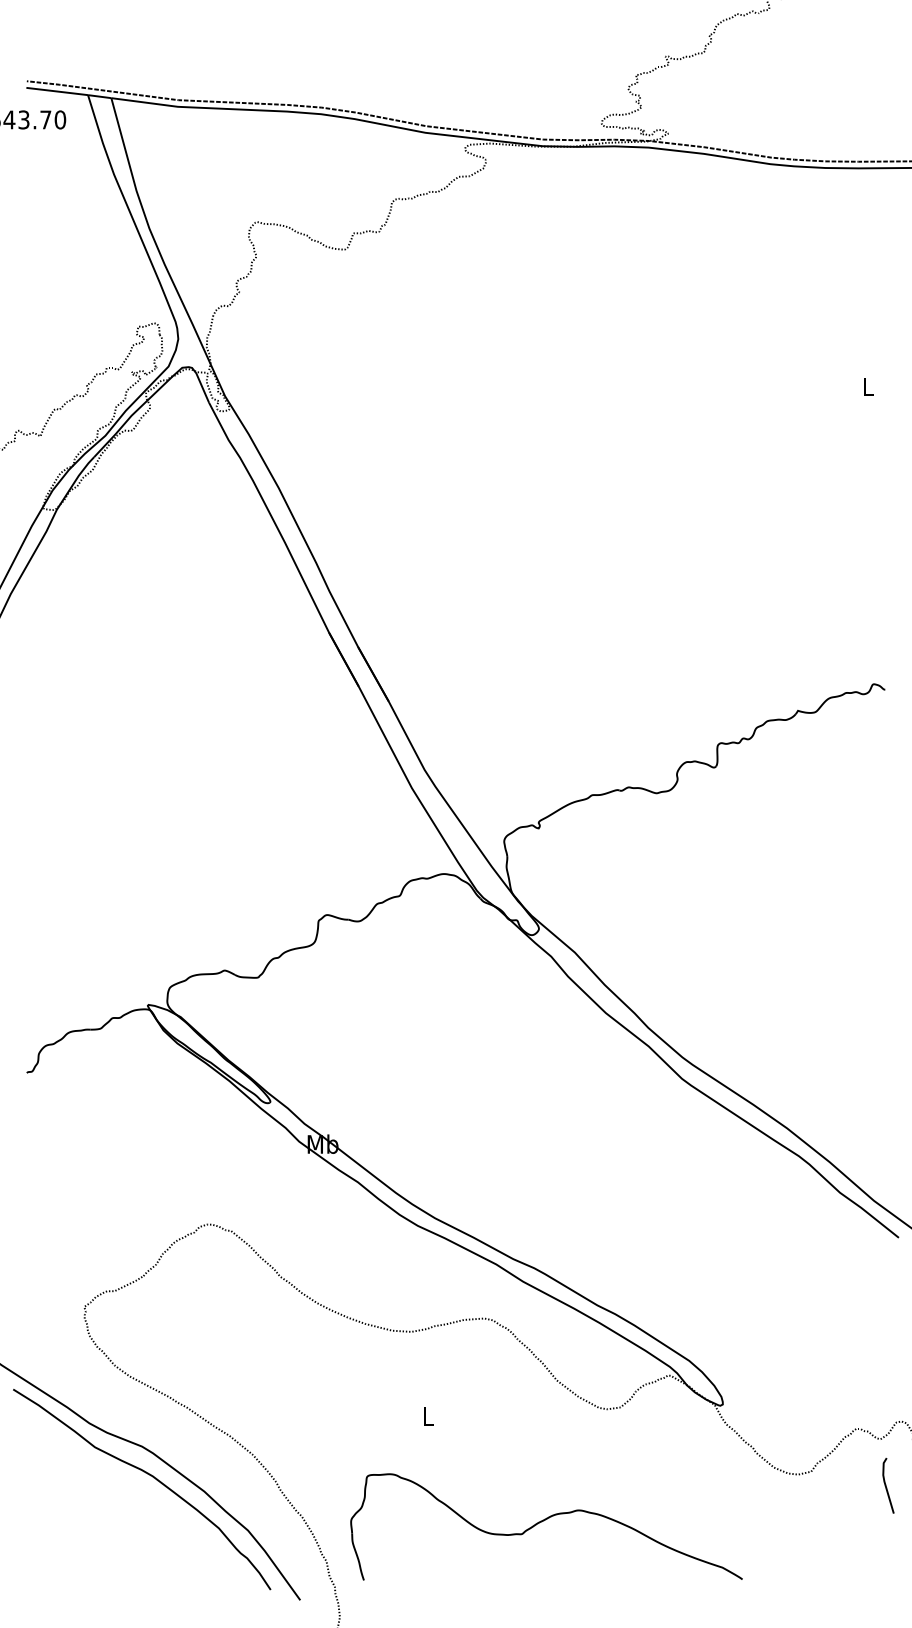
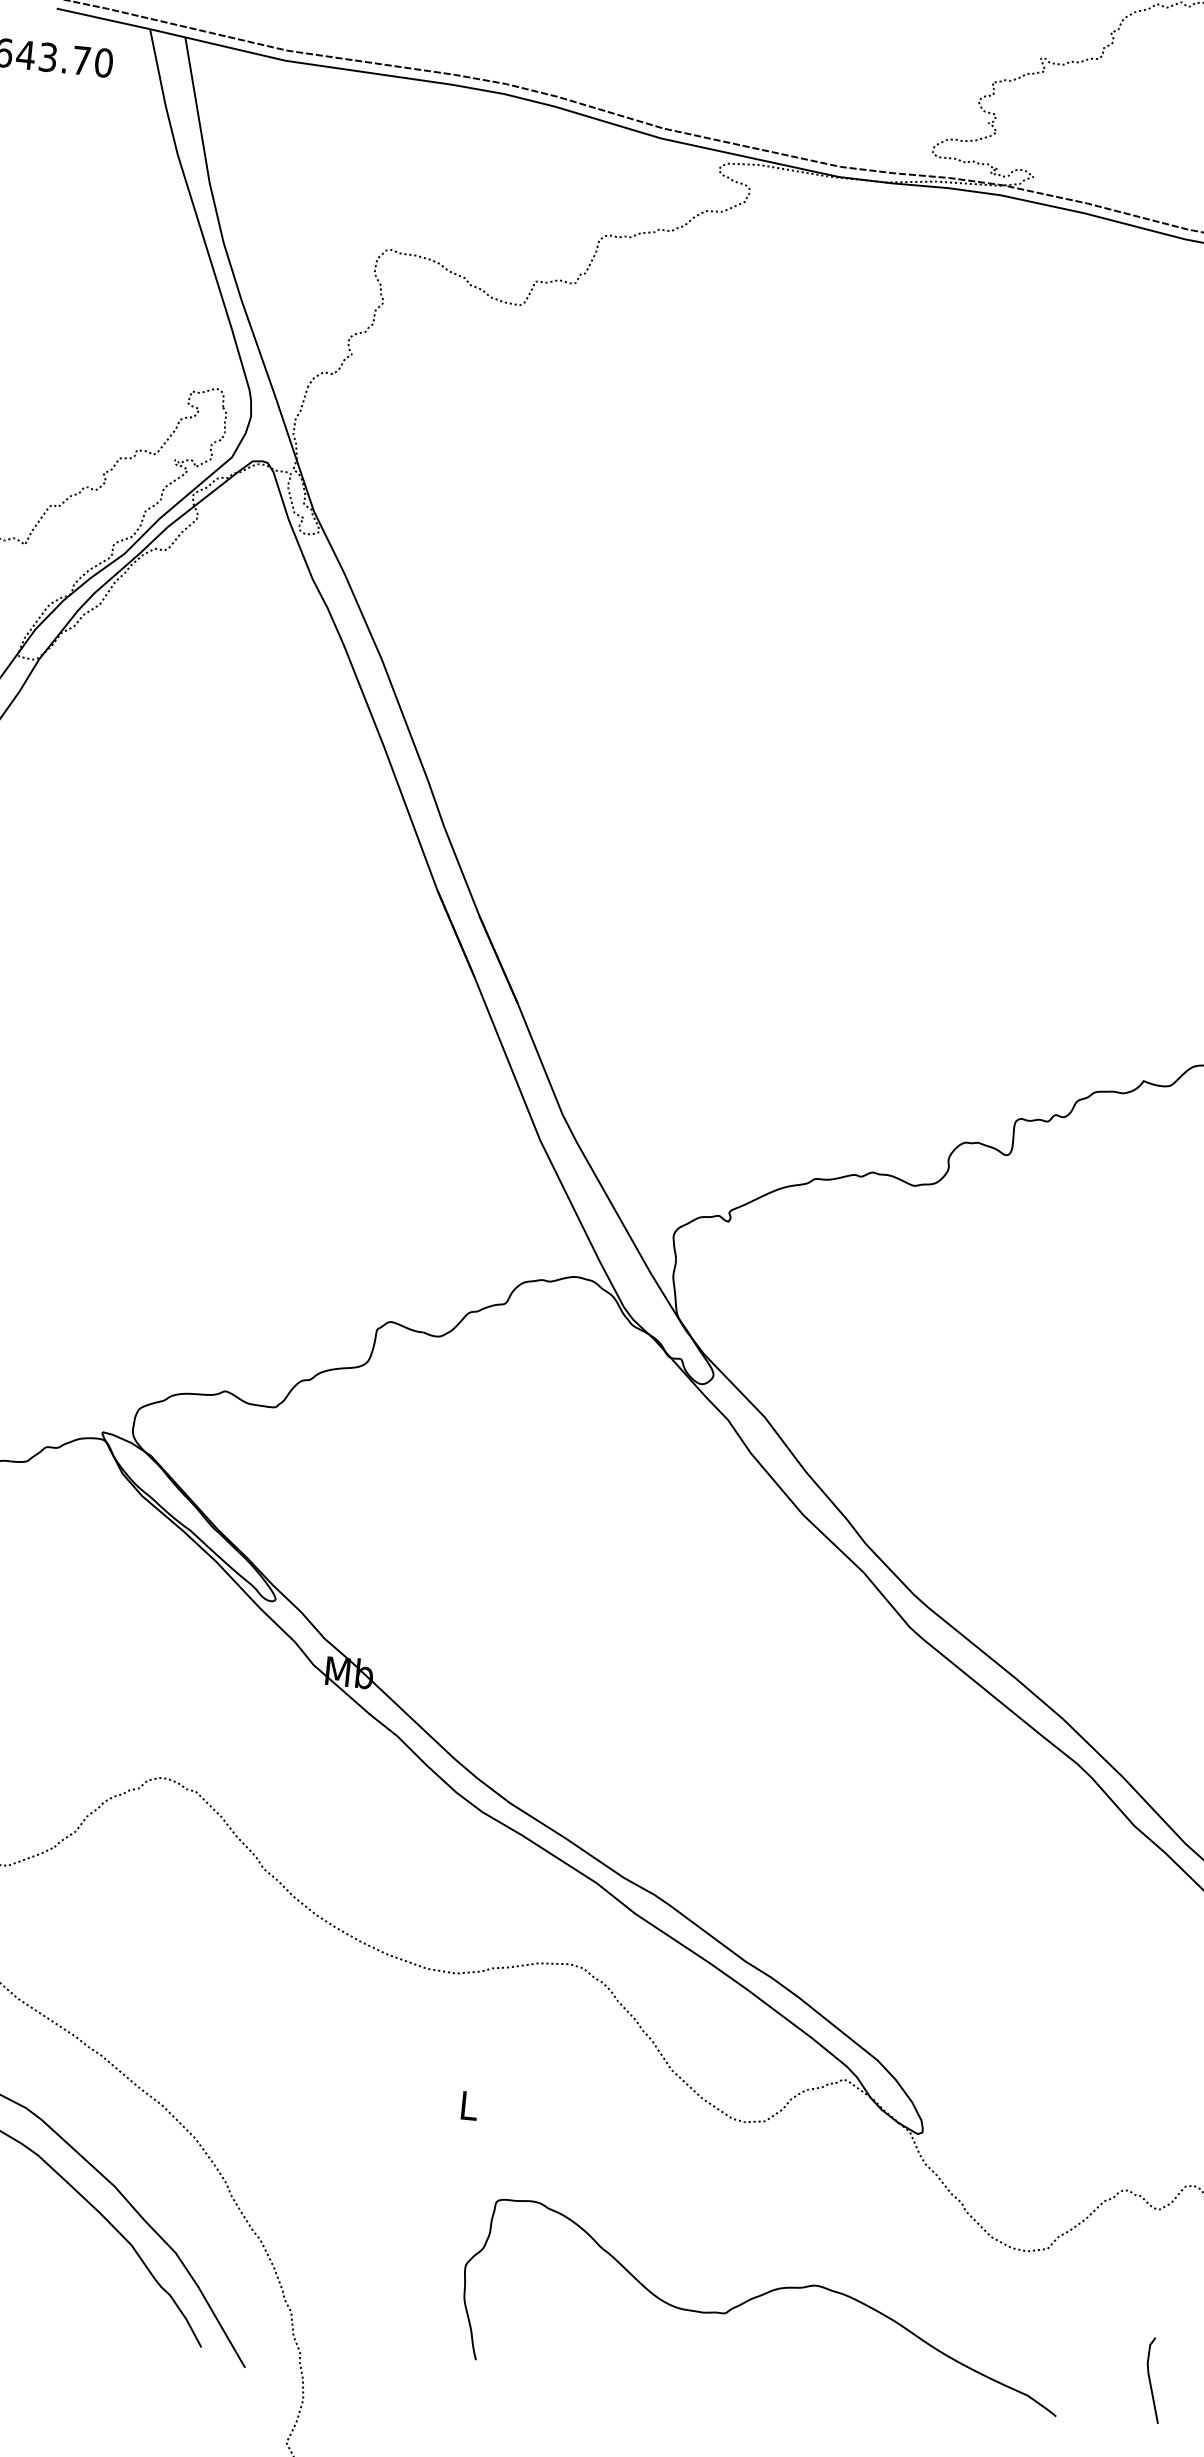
line: (886, 1485) -> (1151, 2379), moved
part: (546, 1526) -> (763, 2305), moved

